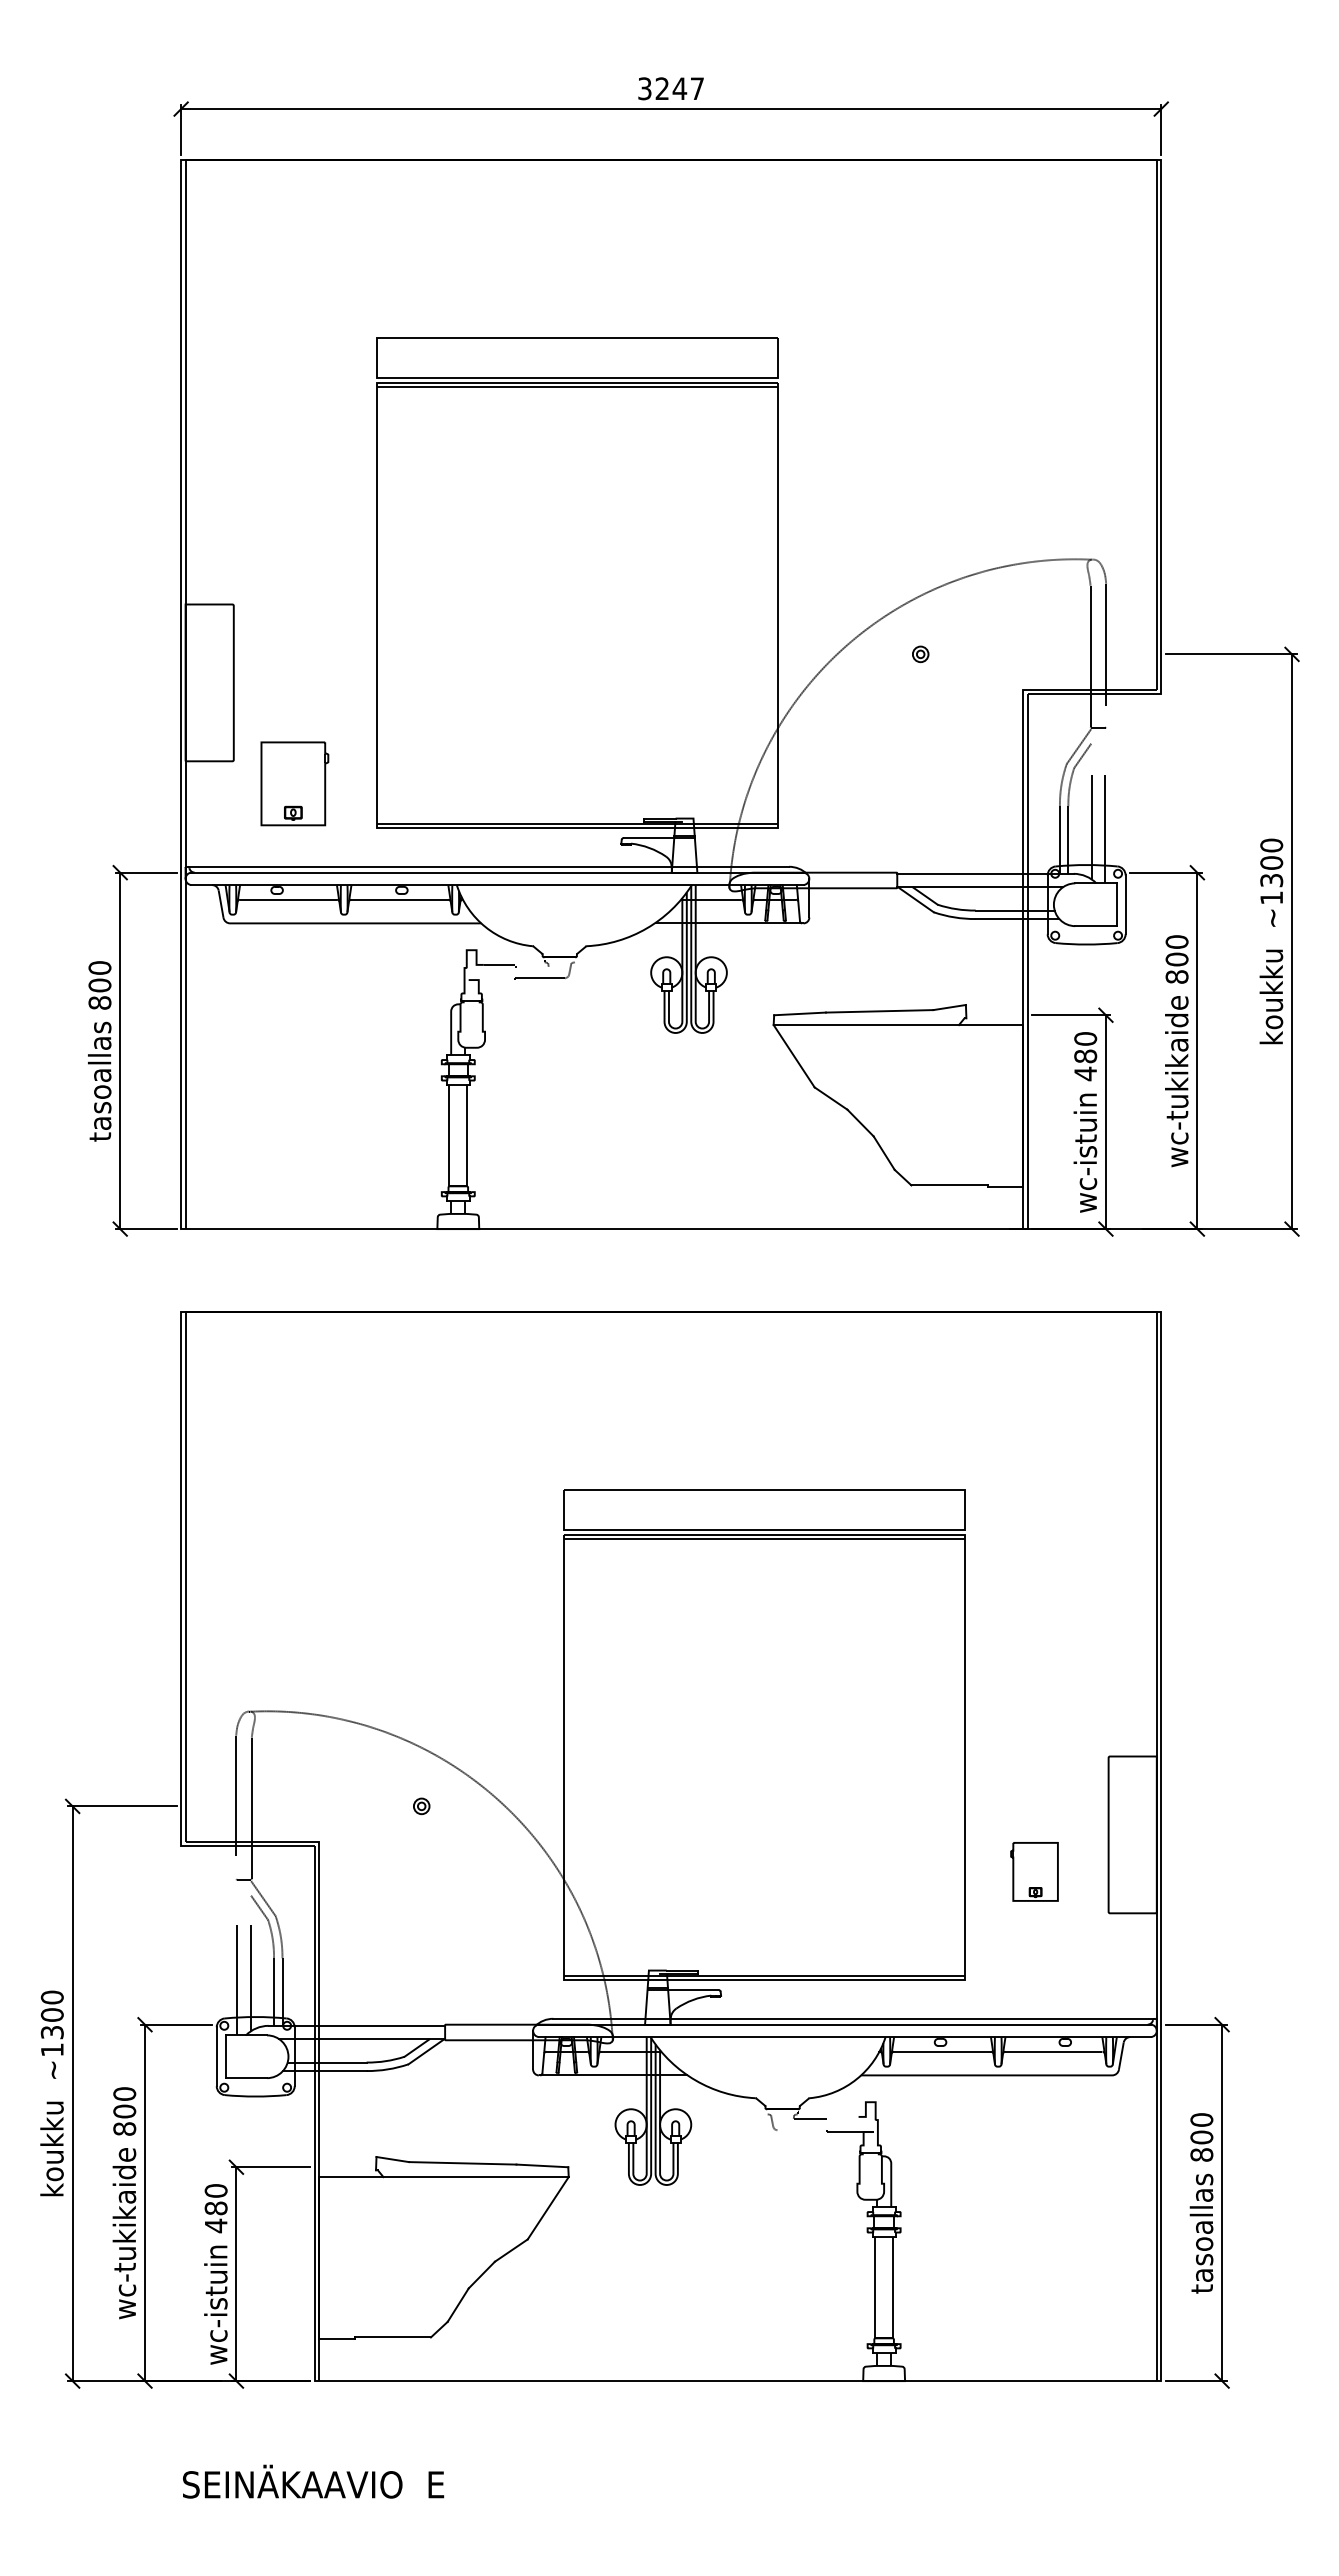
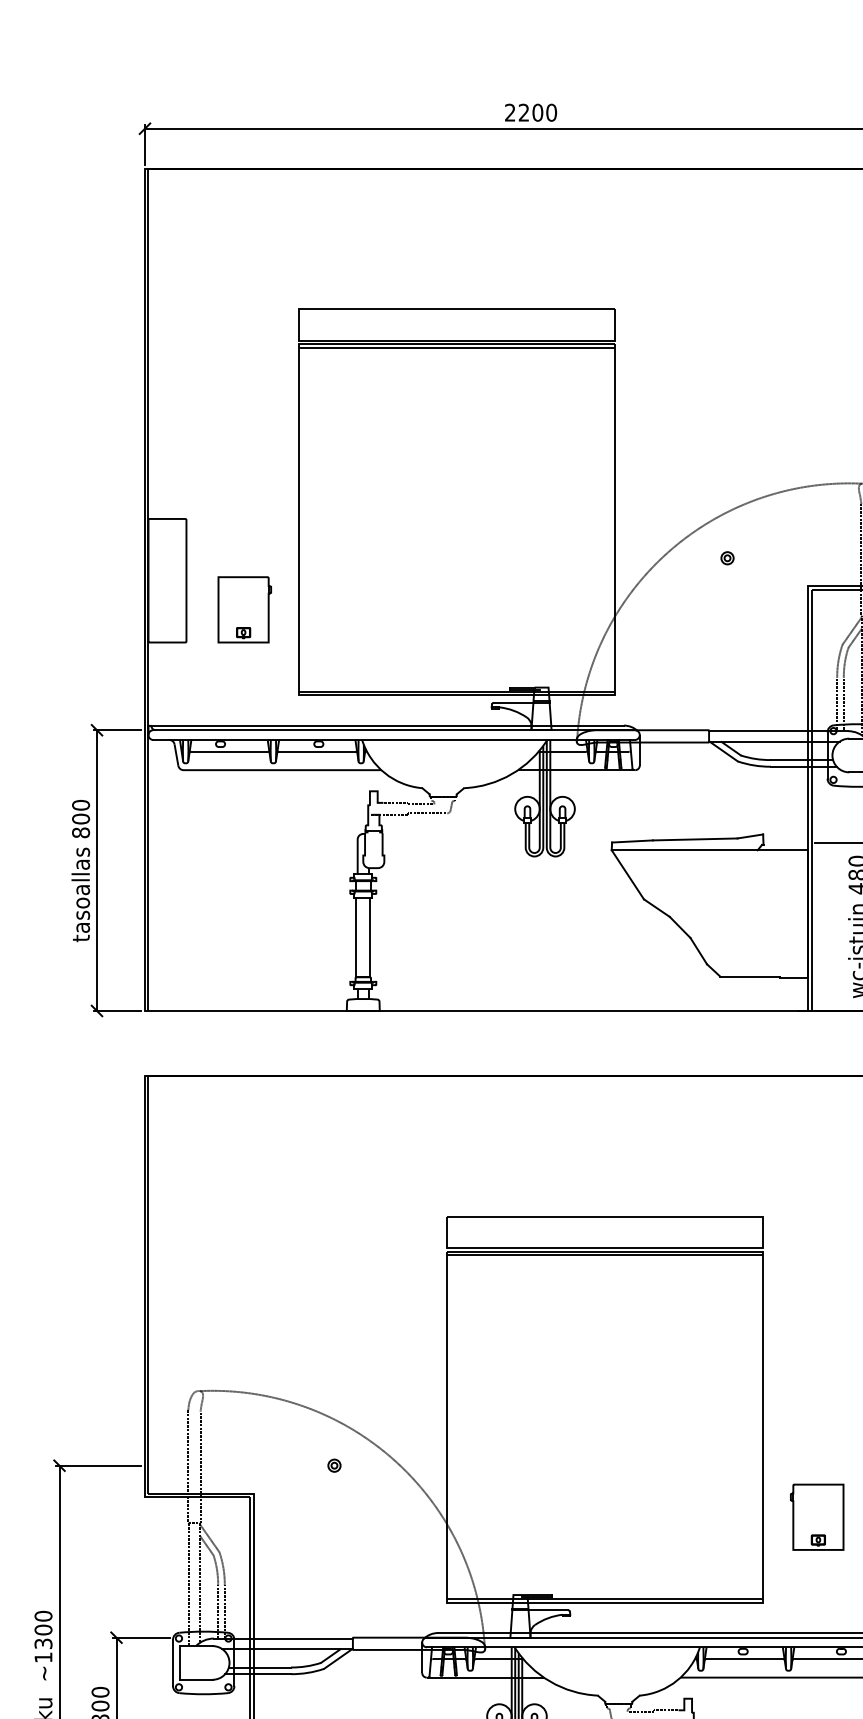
text: (671, 88) -> (531, 112), 3247 -> 2200
part: (294, 783) -> (244, 609), moved
part: (1034, 1871) -> (817, 1517), size x1.43

